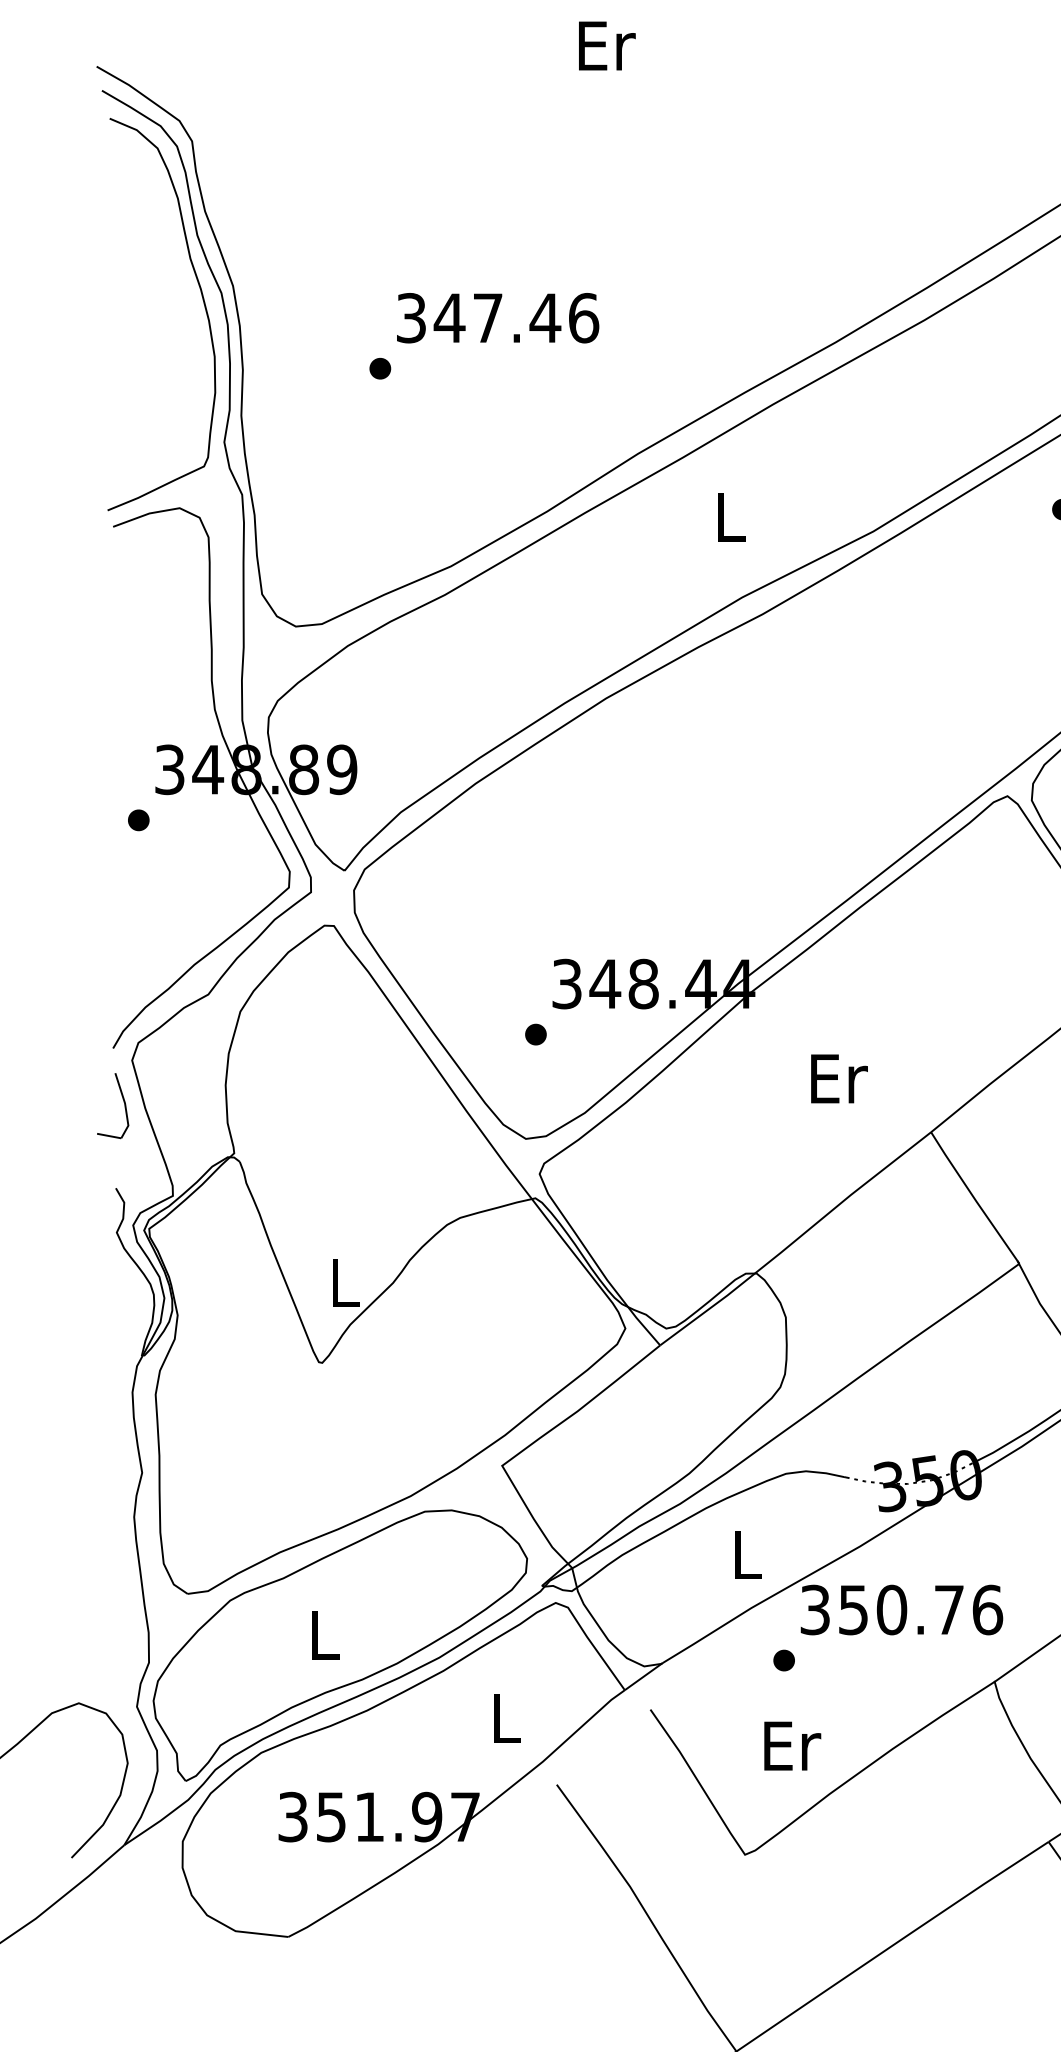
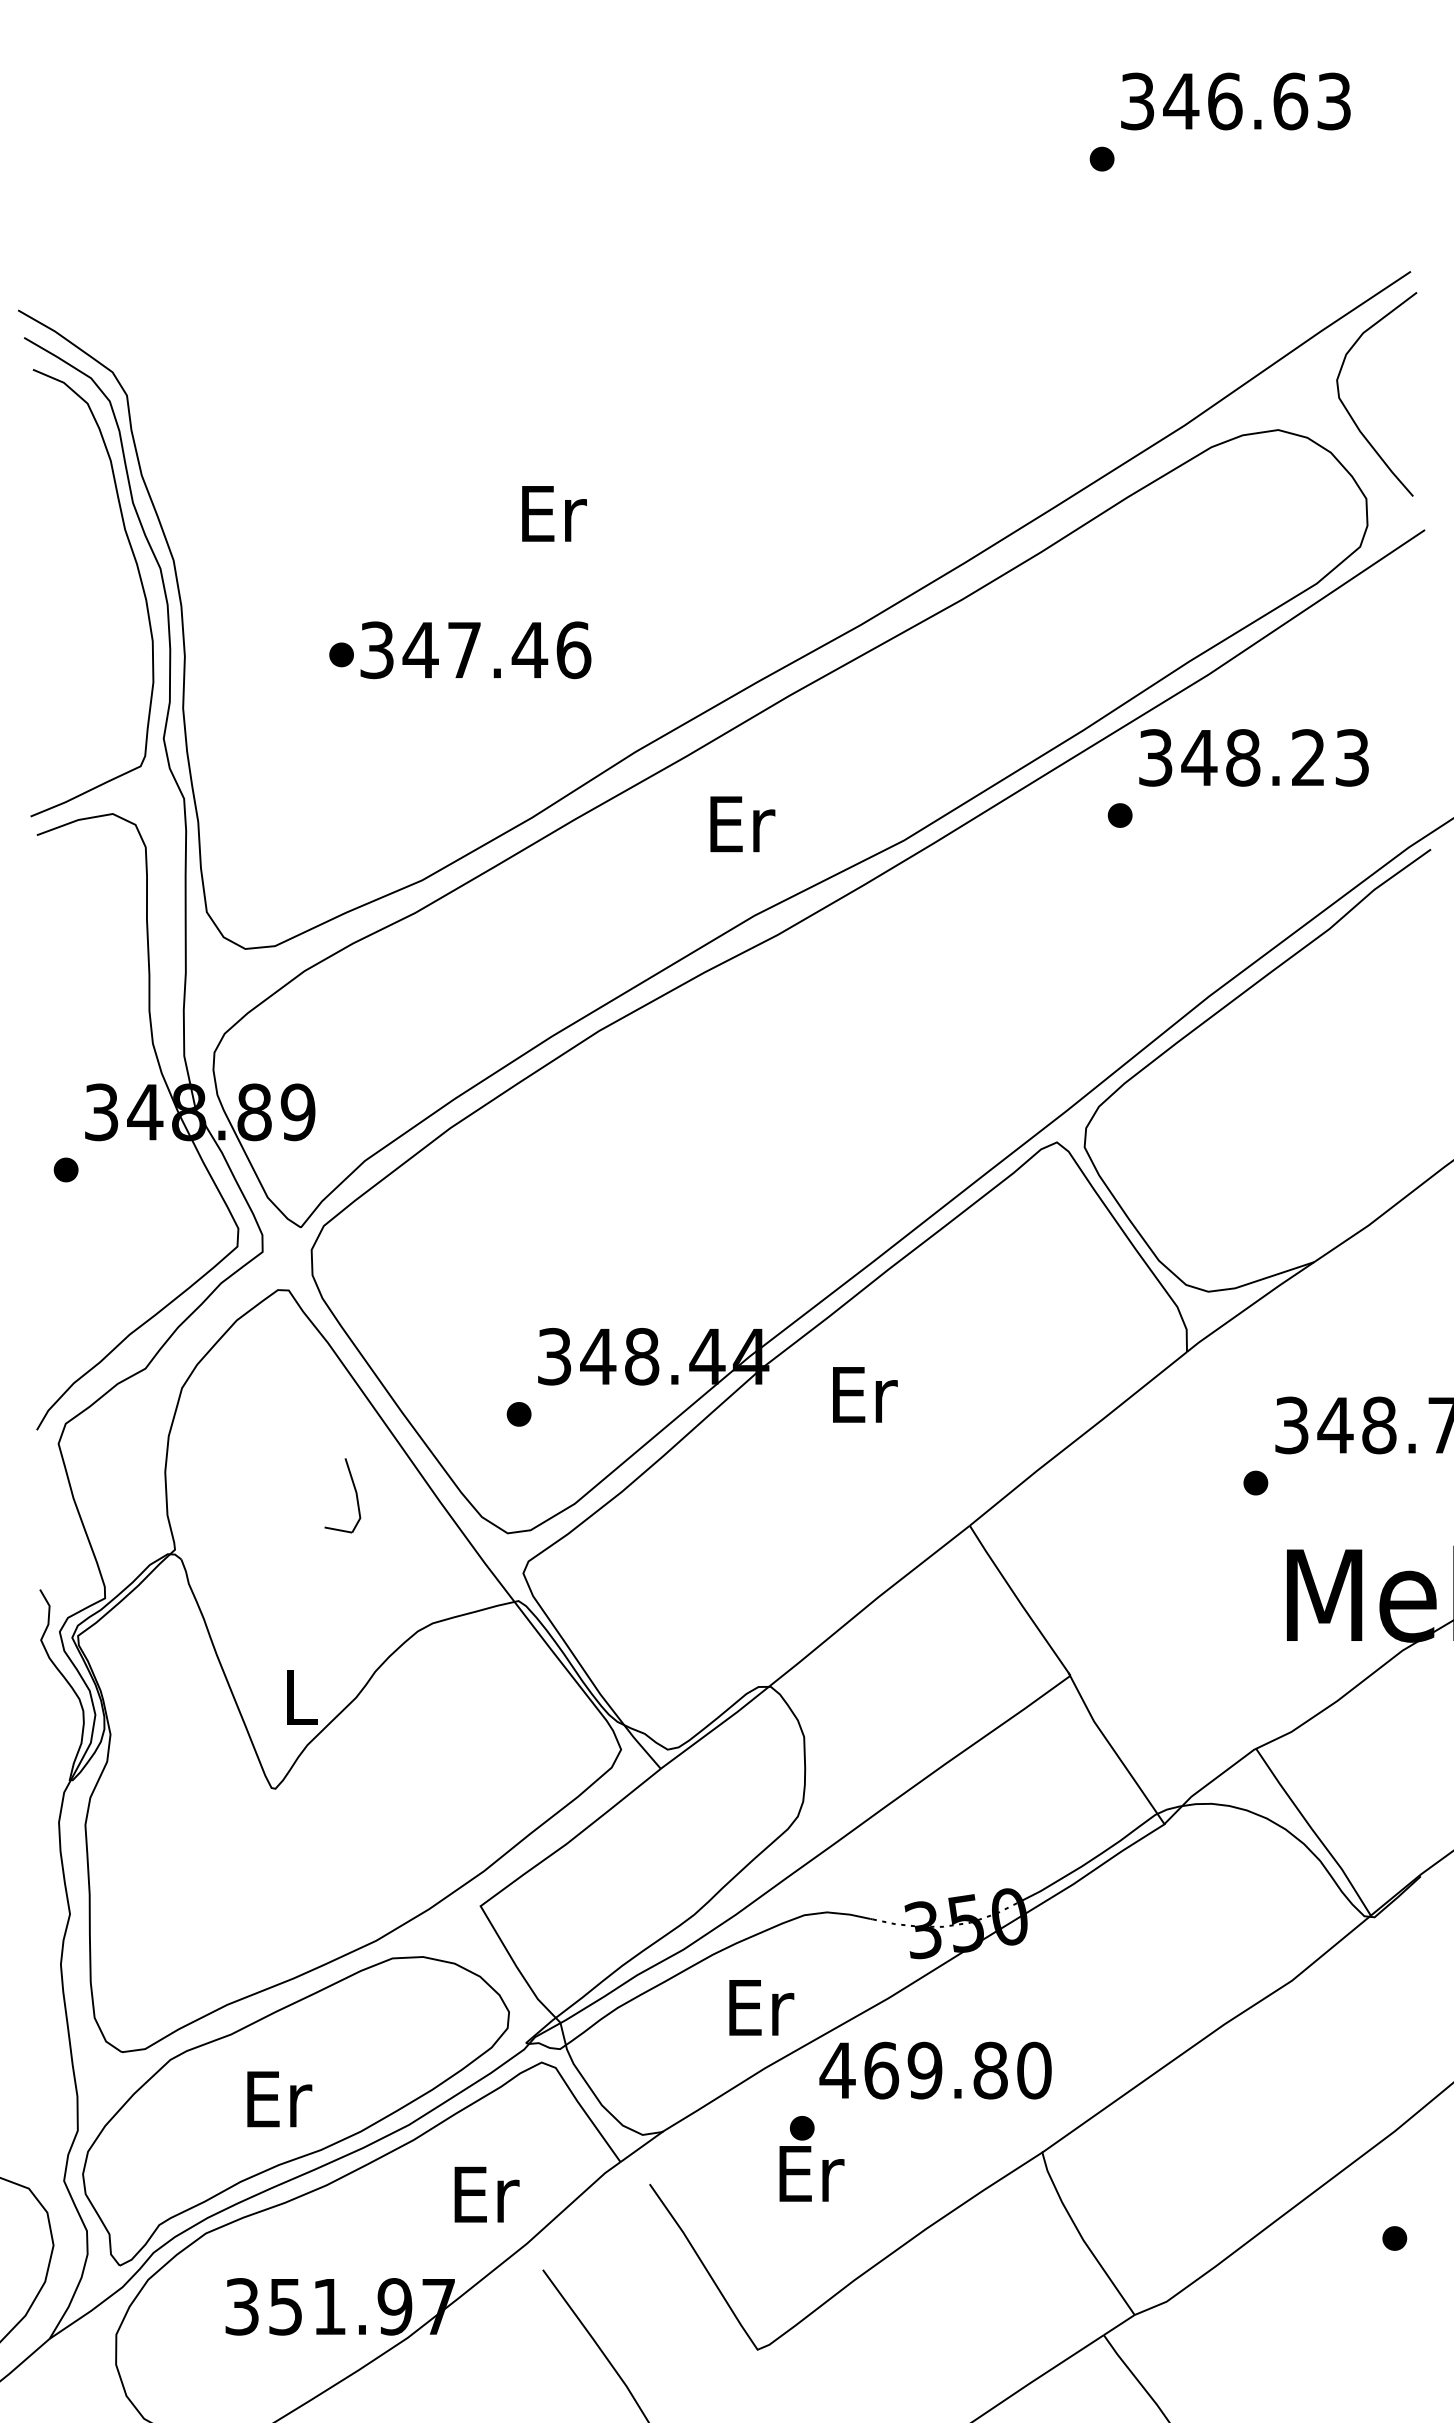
text: (607, 45) -> (554, 513), moved
text: (497, 318) -> (475, 650), moved
text: (731, 517) -> (742, 824), L -> Er
text: (839, 1078) -> (865, 1394), moved
part: (123, 1101) -> (354, 1490), moved
text: (748, 1554) -> (761, 2007), L -> Er
text: (901, 1609) -> (935, 2070), 350.76 -> 469.80
text: (325, 1635) -> (279, 2099), L -> Er
text: (507, 1718) -> (486, 2194), L -> Er
text: (792, 1745) -> (811, 2173), moved

